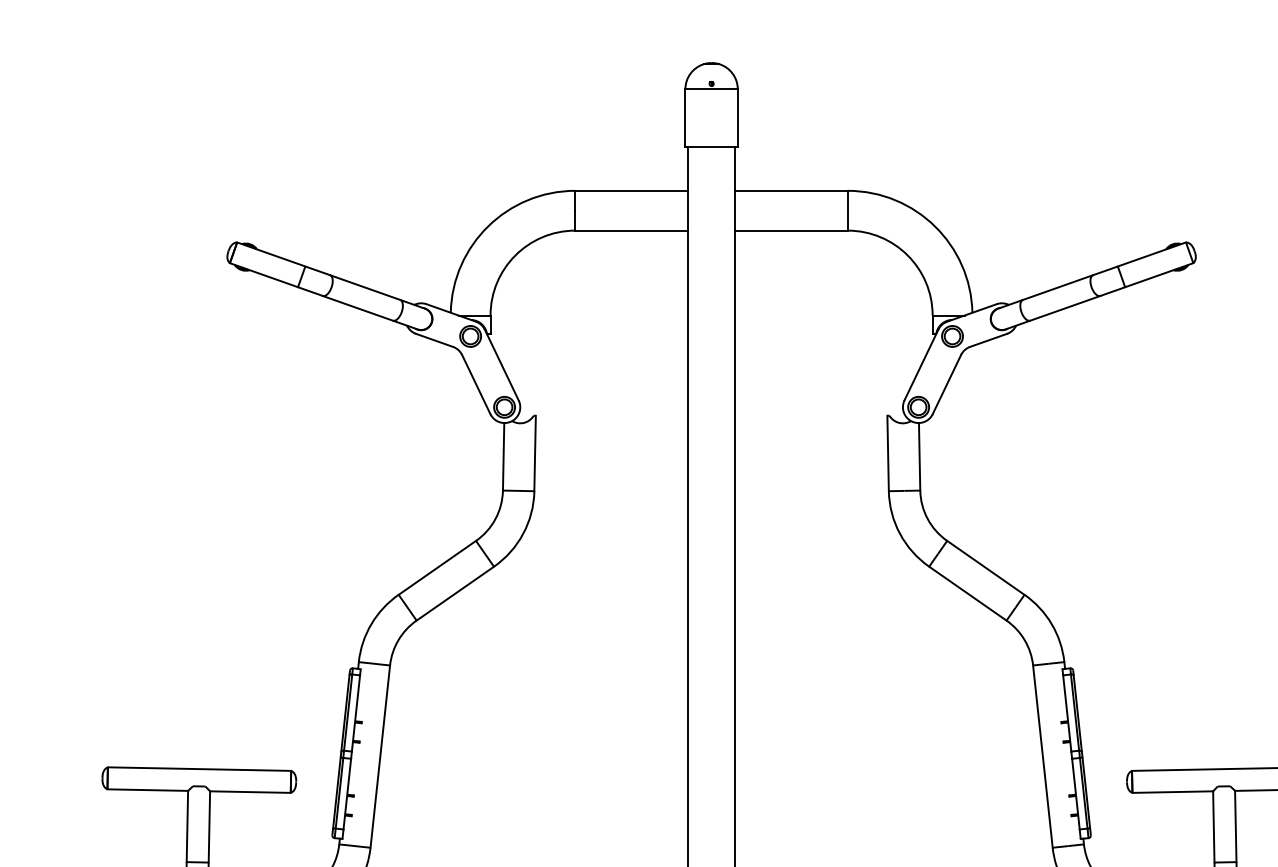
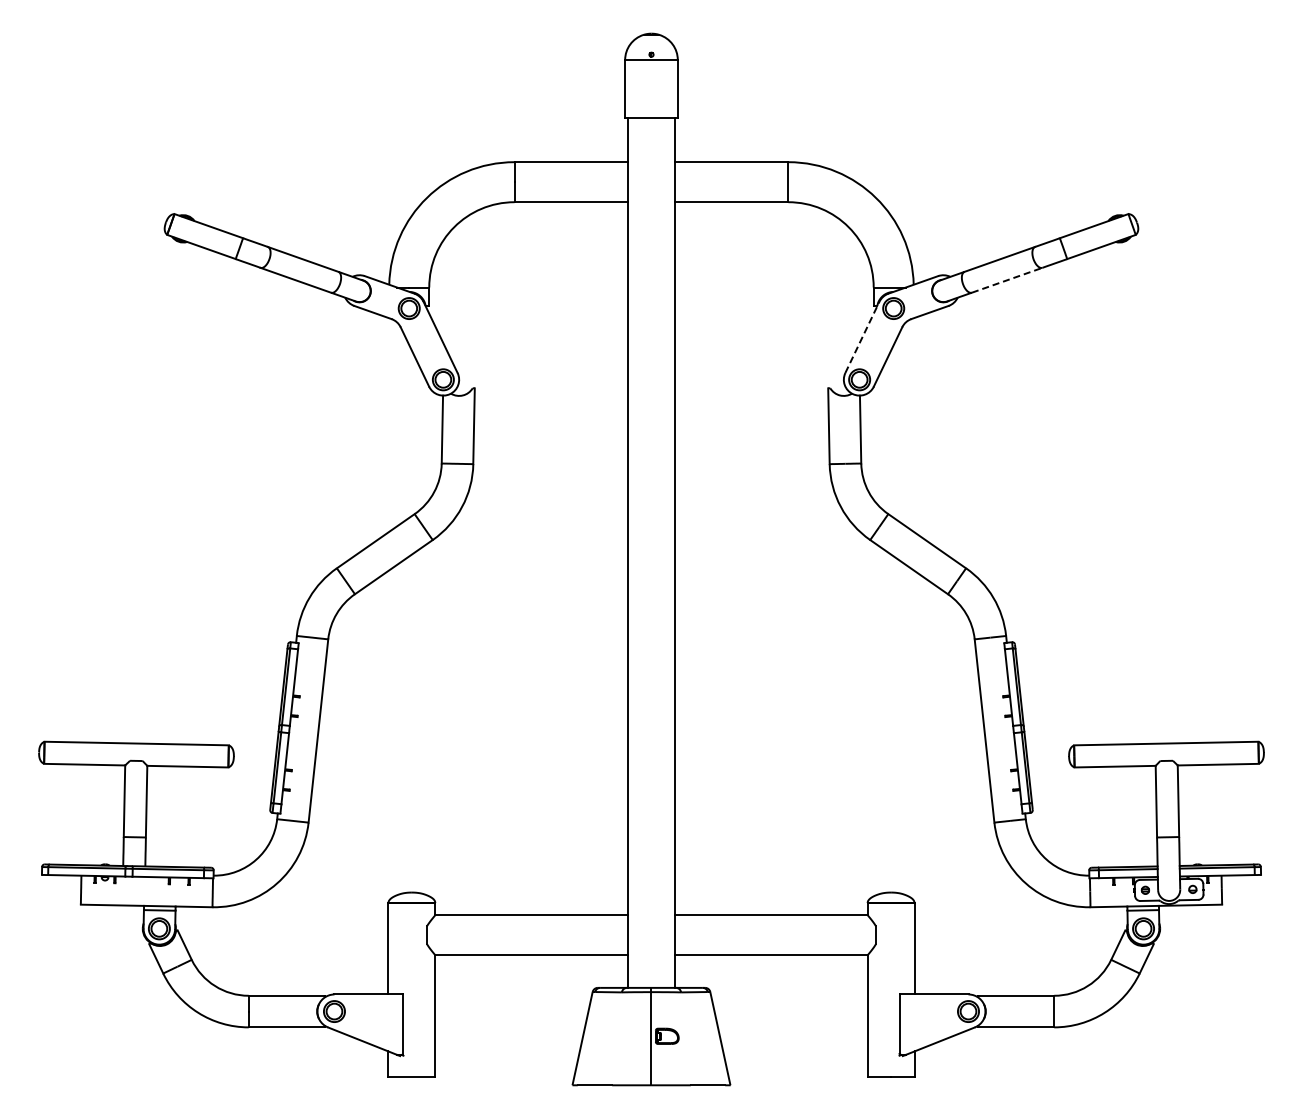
line: (1065, 308) -> (1007, 280), solid -> dashed
line: (921, 364) -> (862, 336), solid -> dashed

